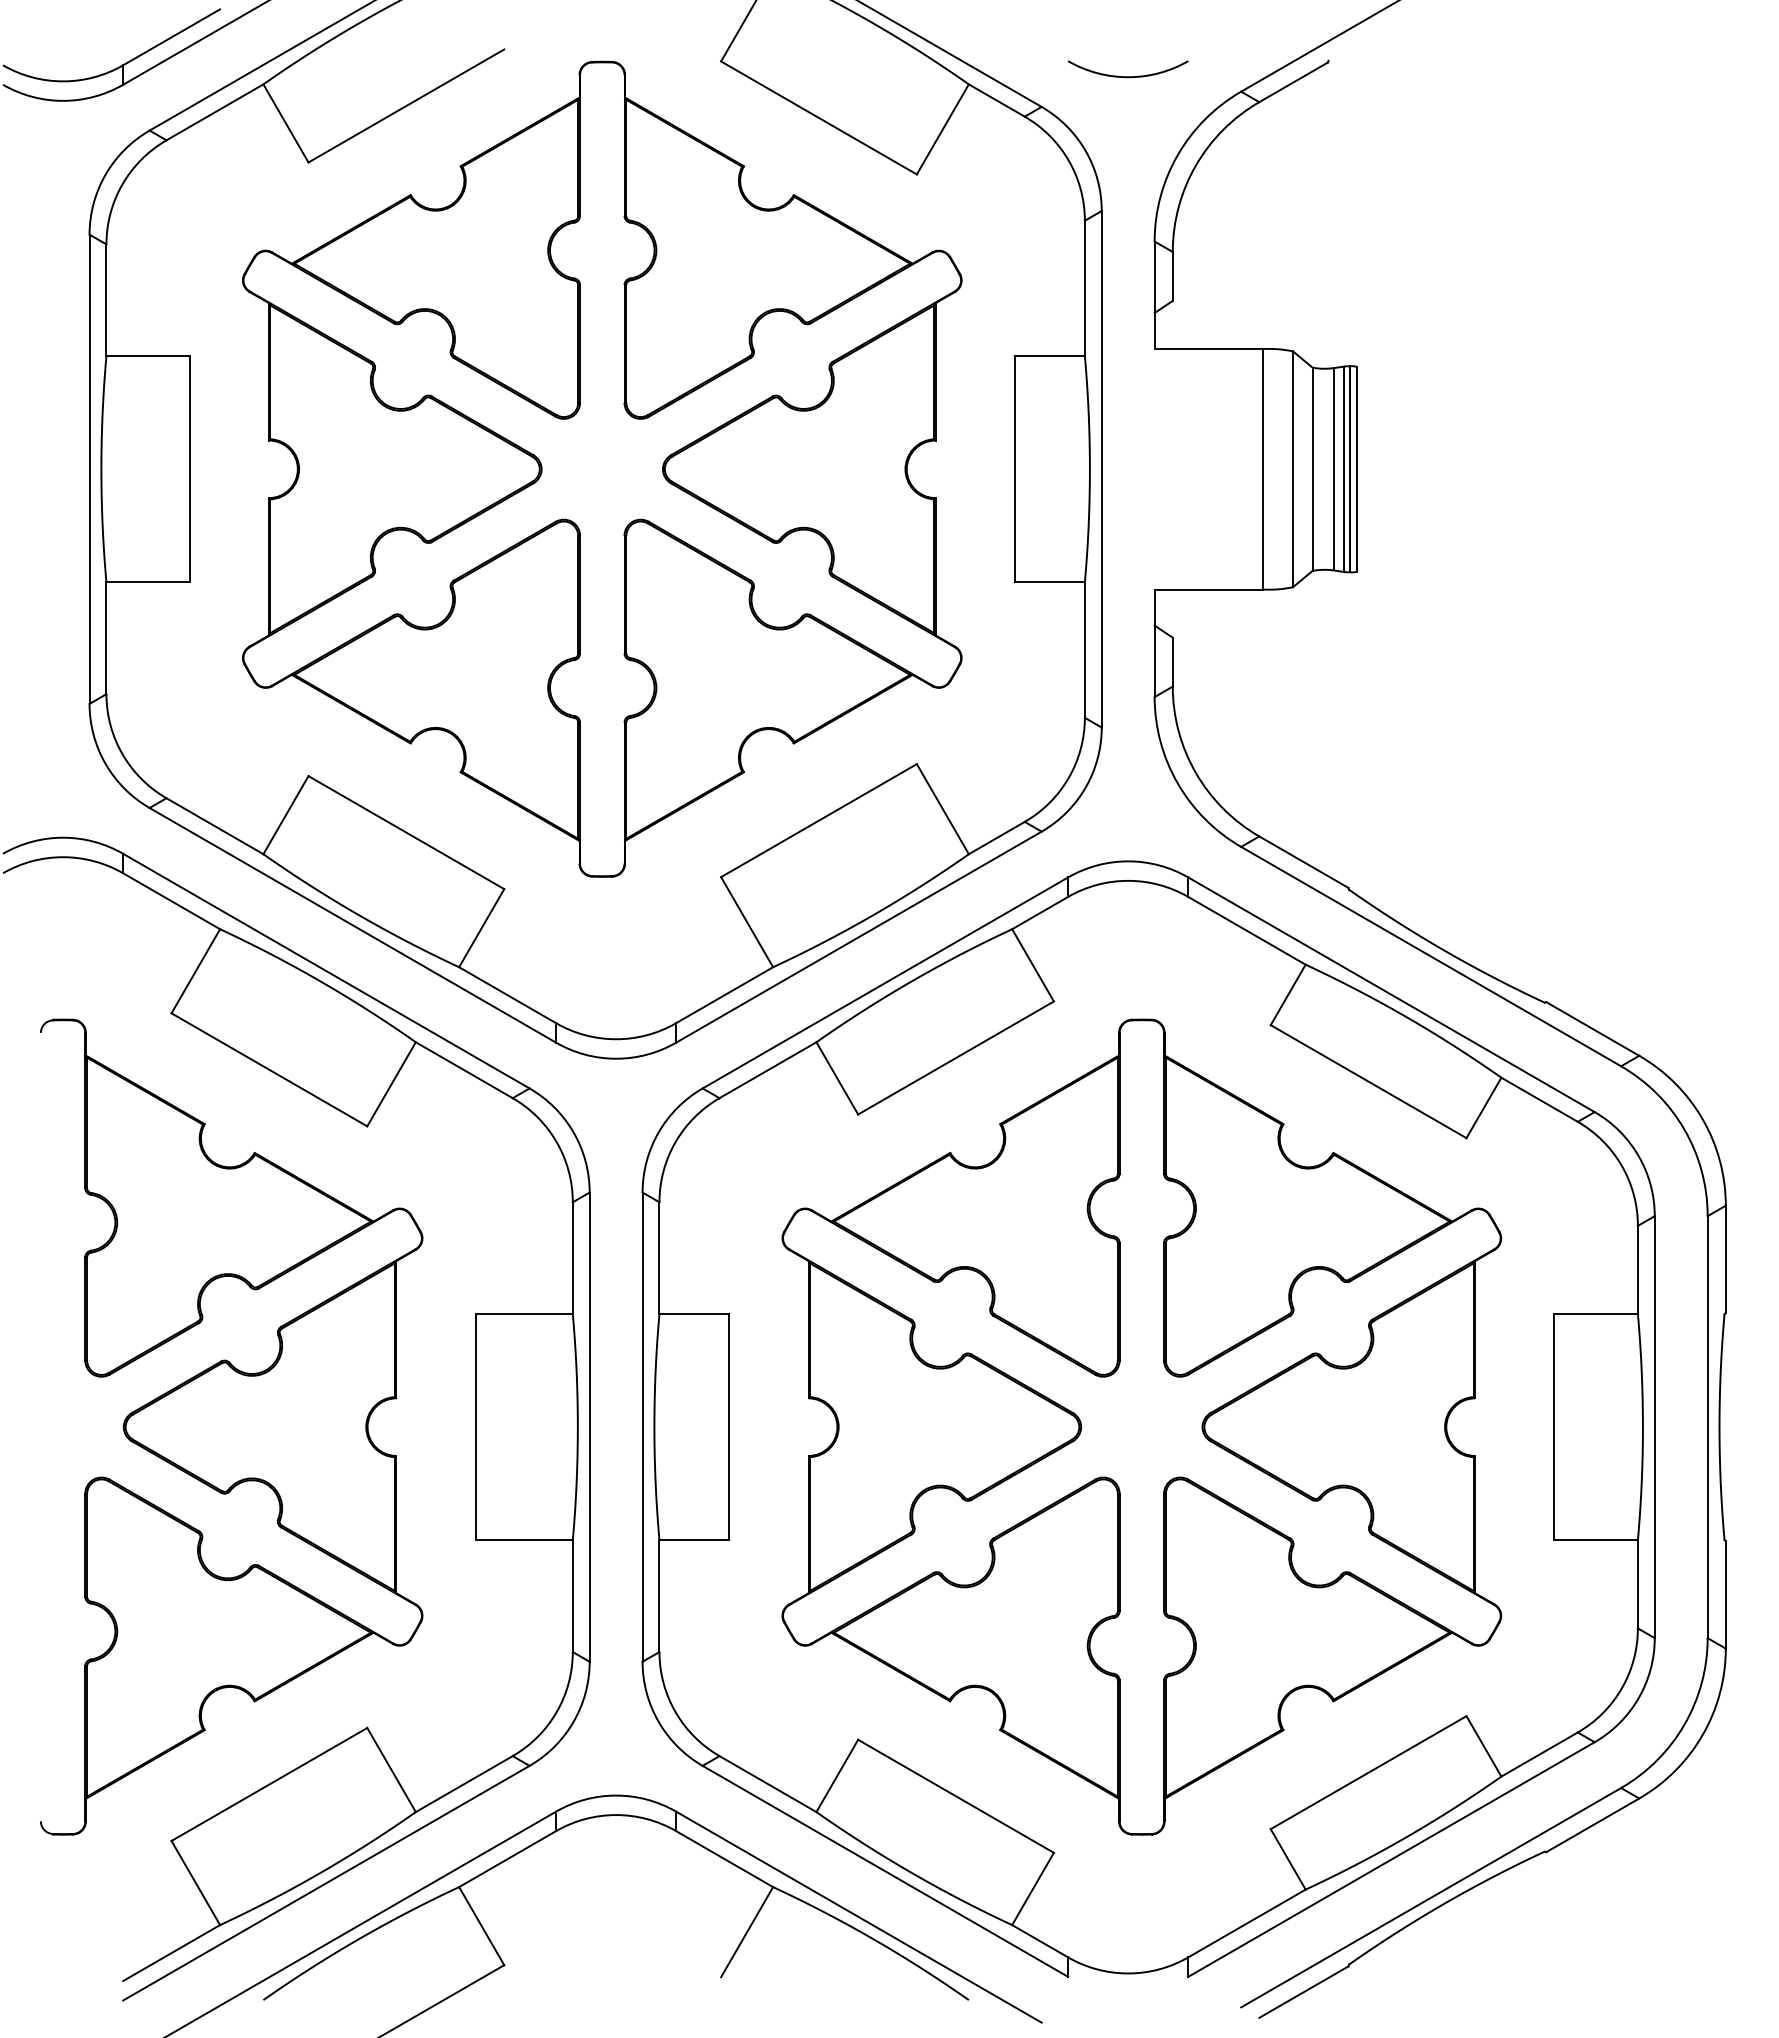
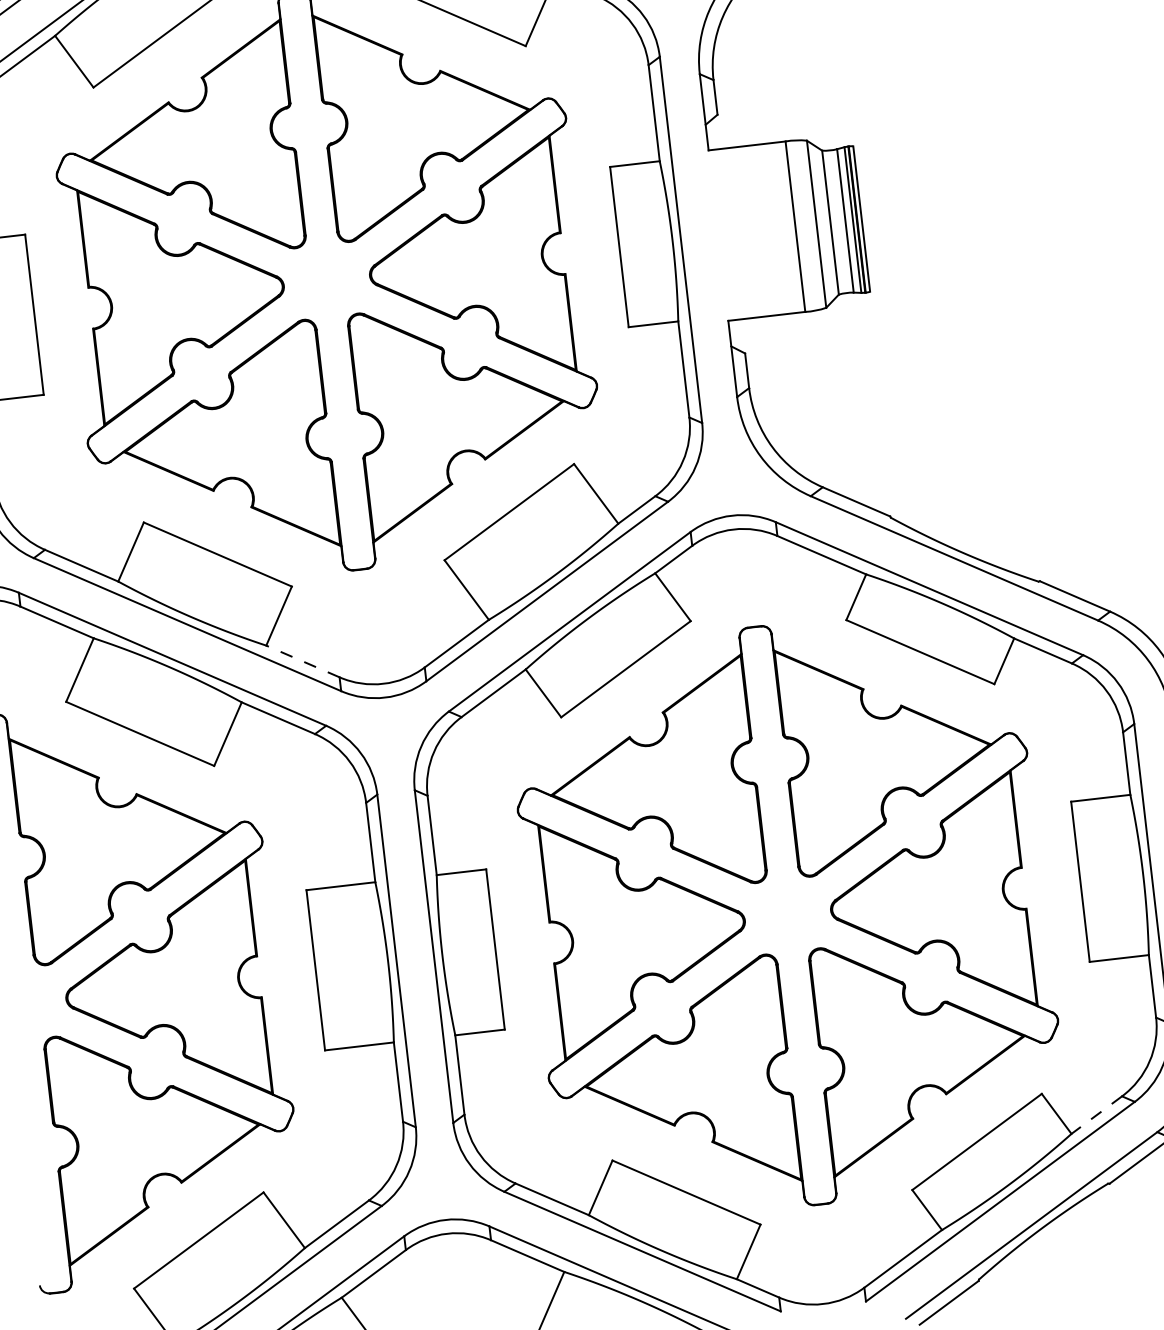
line: (507, 995) -> (302, 661), solid -> dashed
line: (1539, 1754) -> (1096, 1115), solid -> dashed

